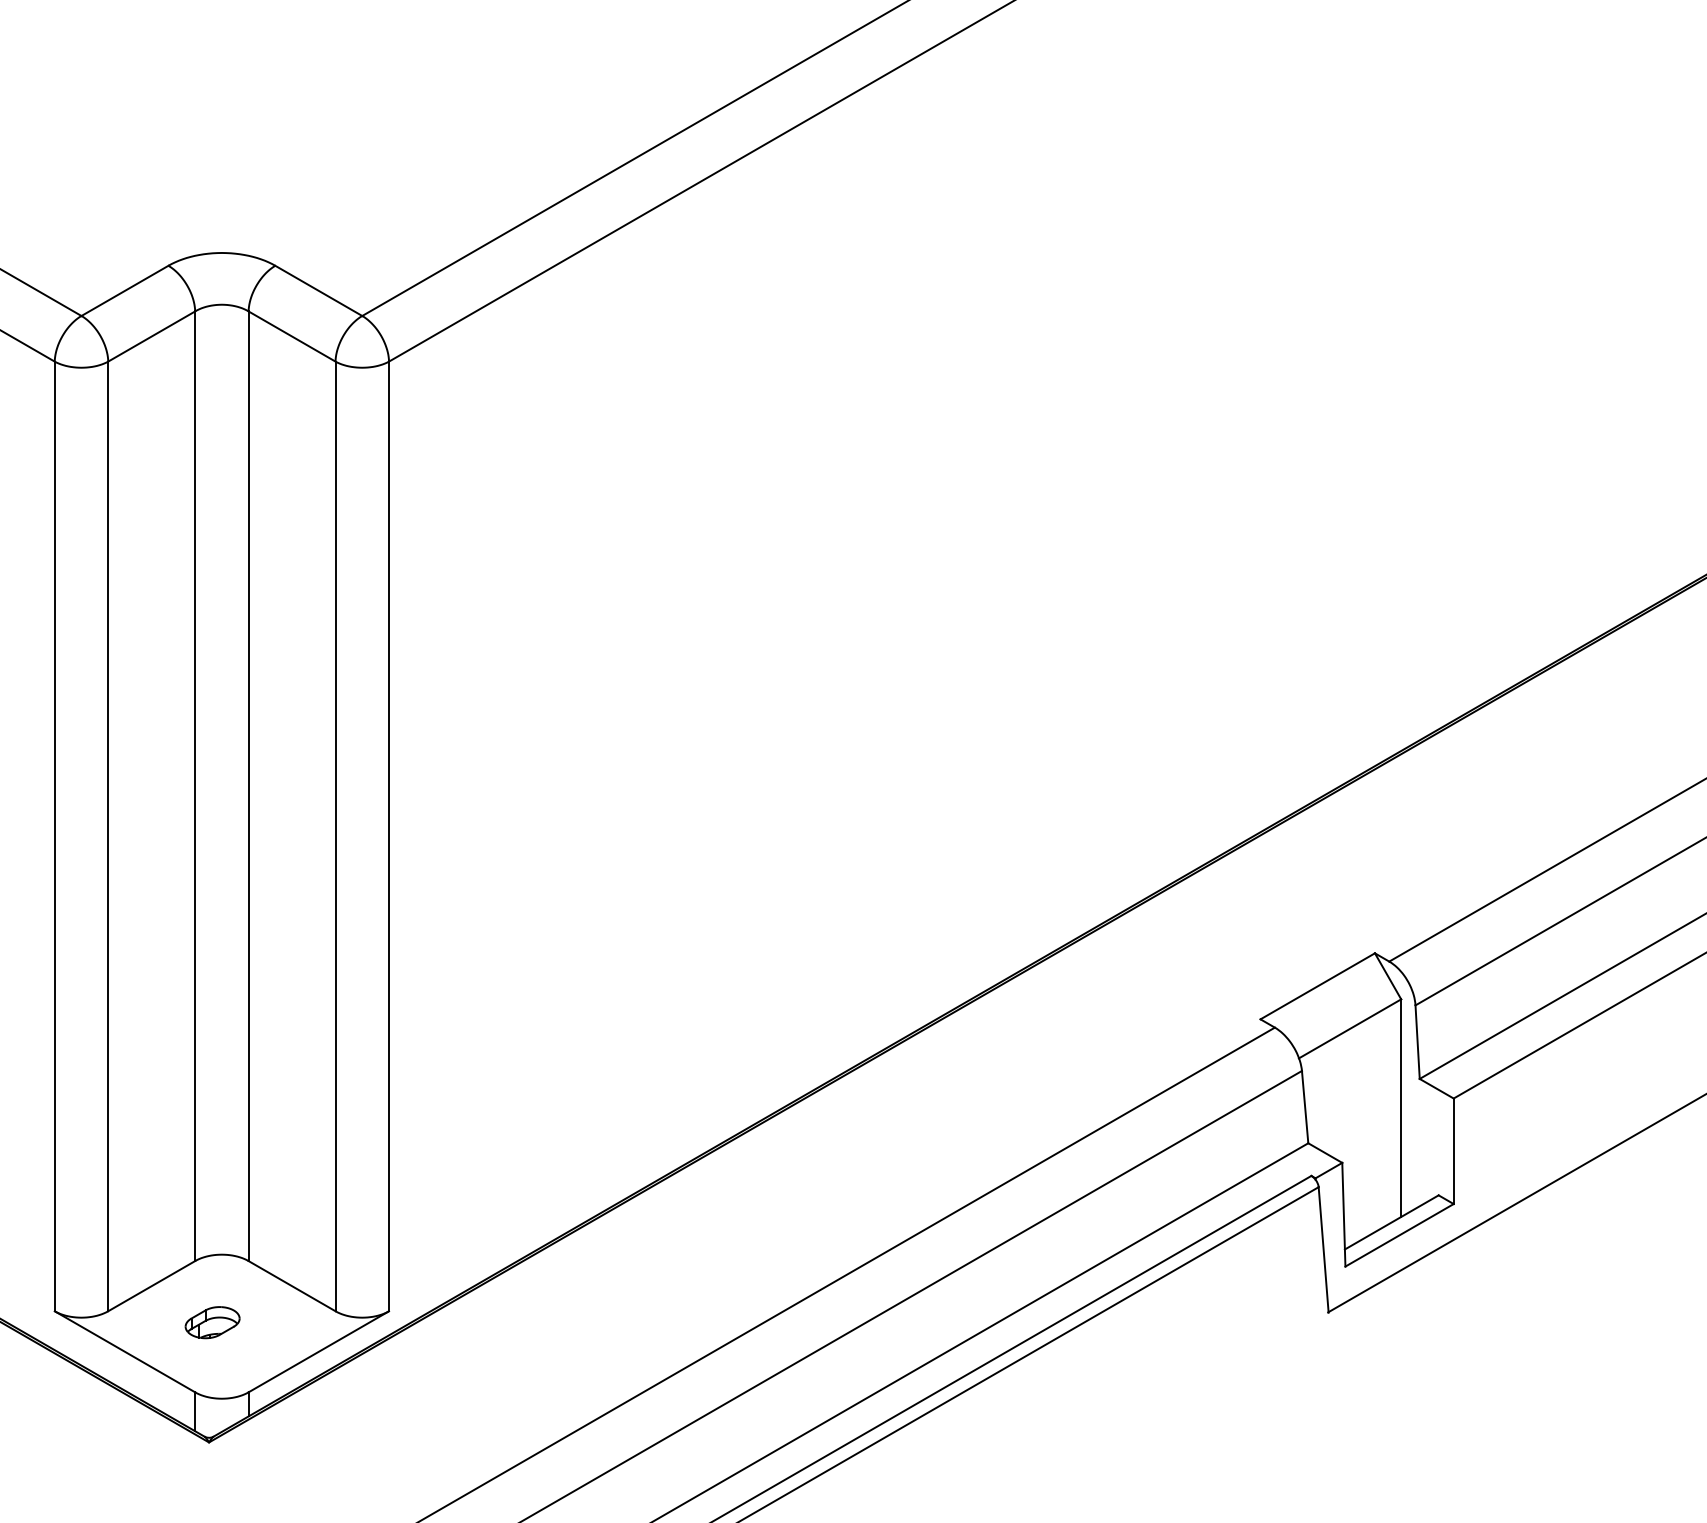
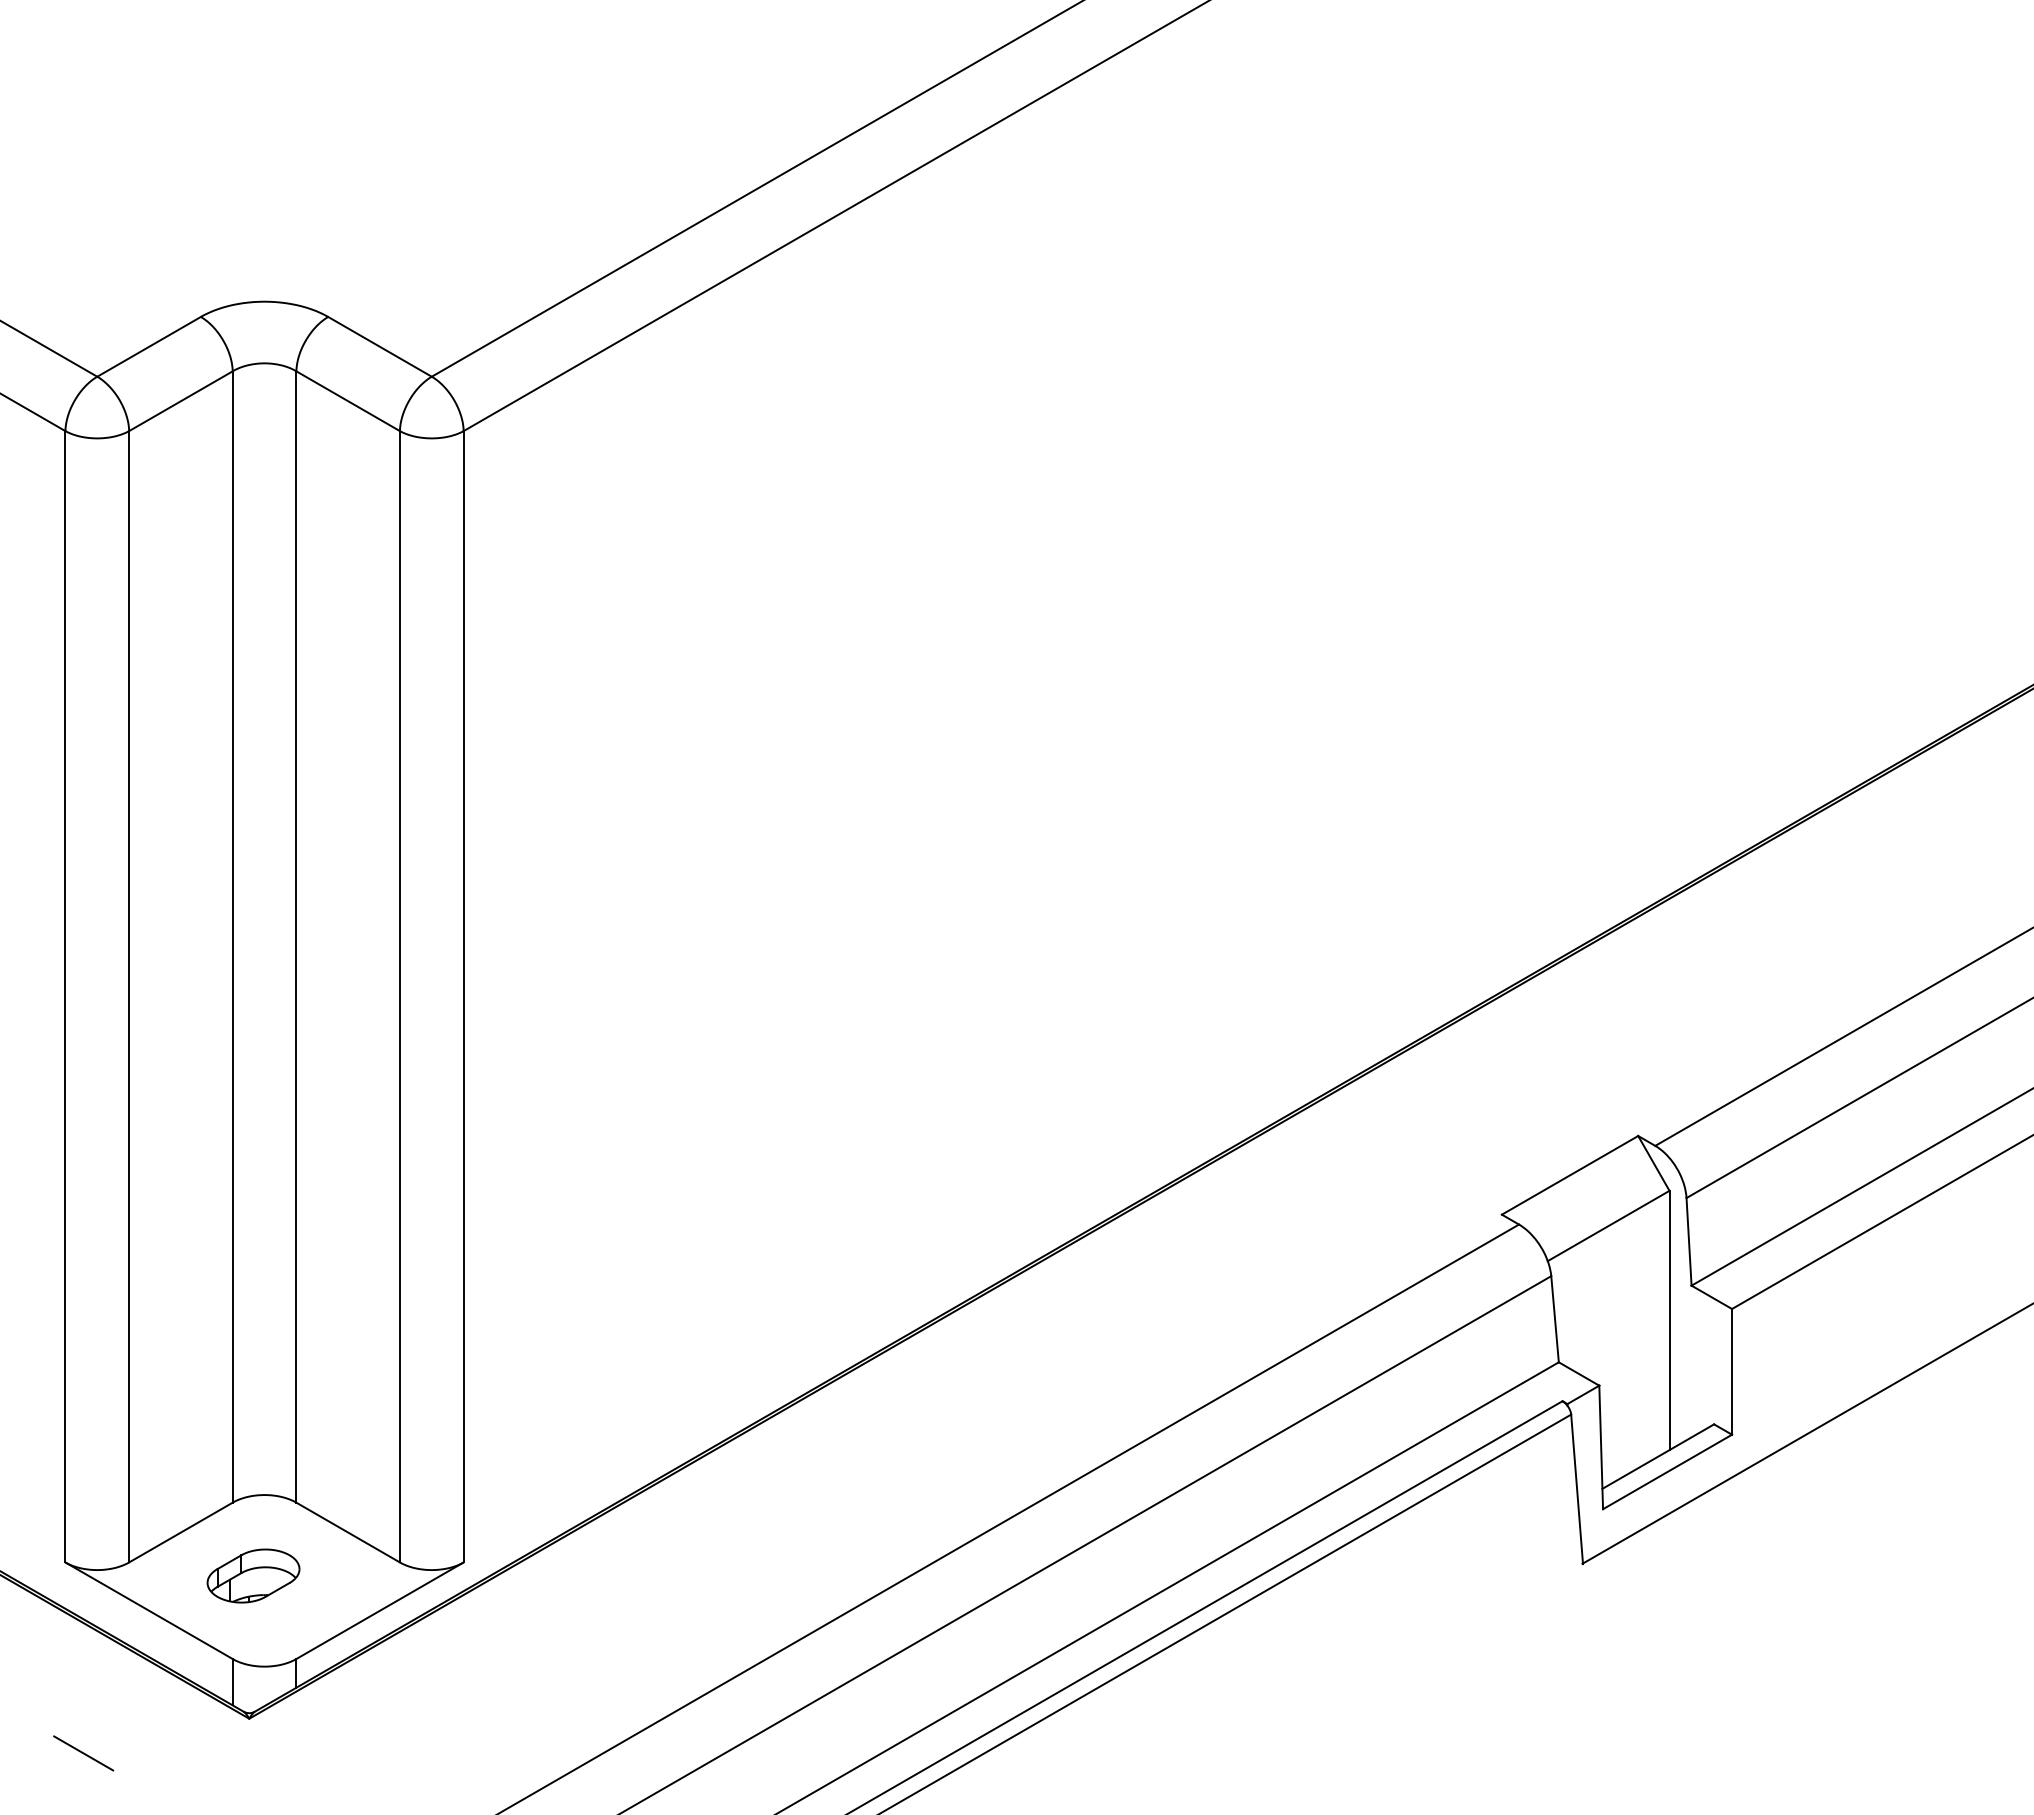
part: (212, 1322) -> (253, 1575), size x1.43
line: (69, 1471) -> (83, 1753), added

